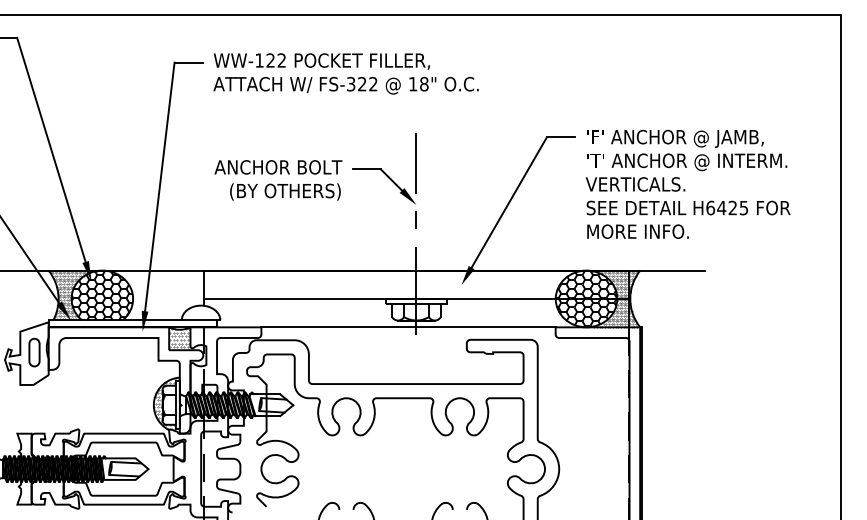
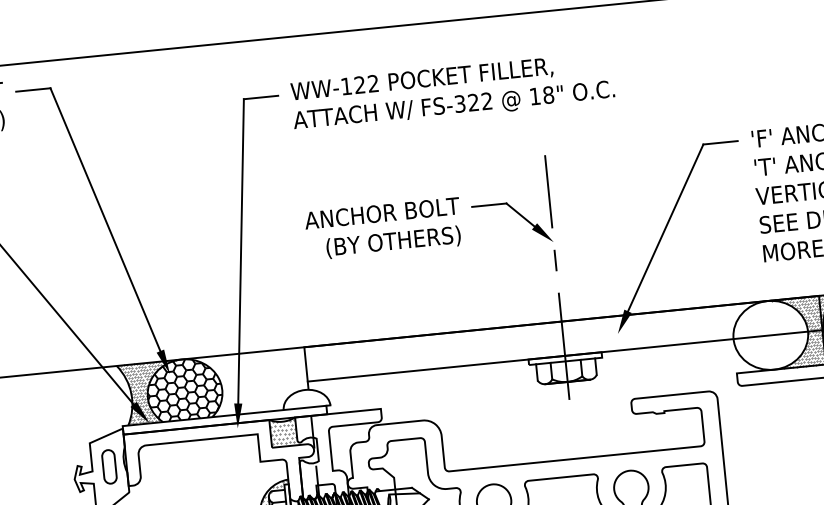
hatch: (586, 298) -> (770, 334), removed
line: (408, 327) -> (558, 391), removed

